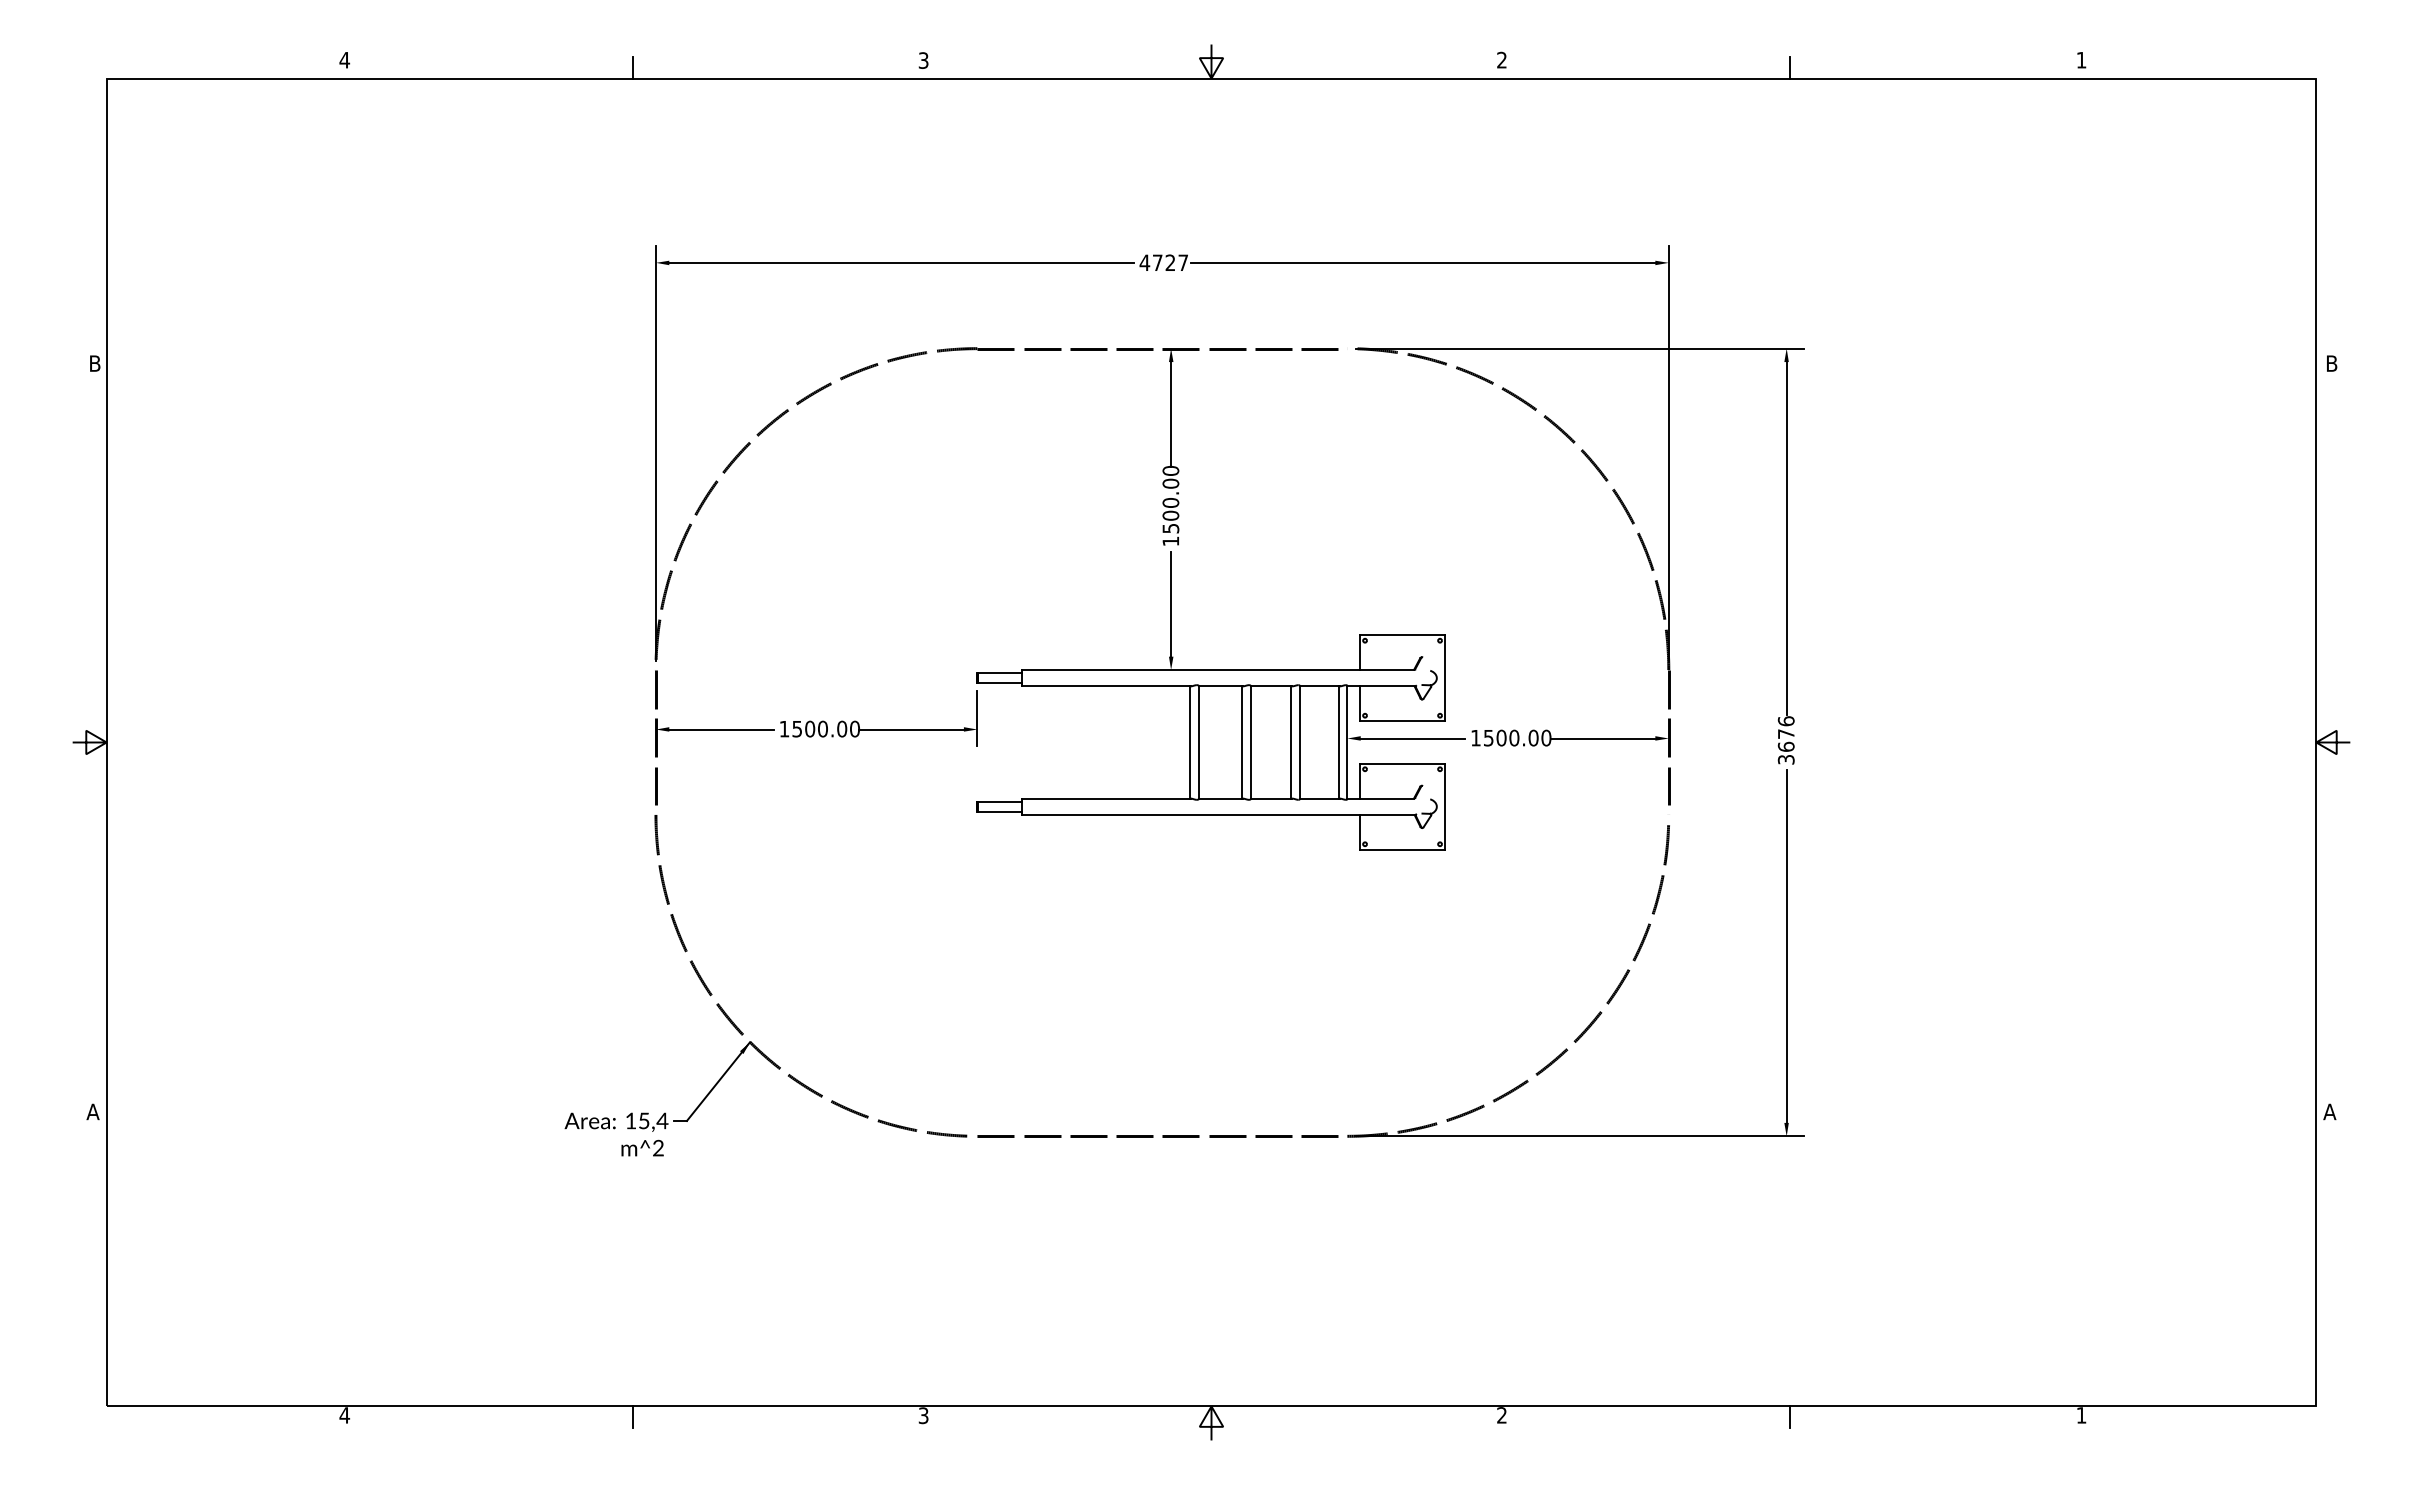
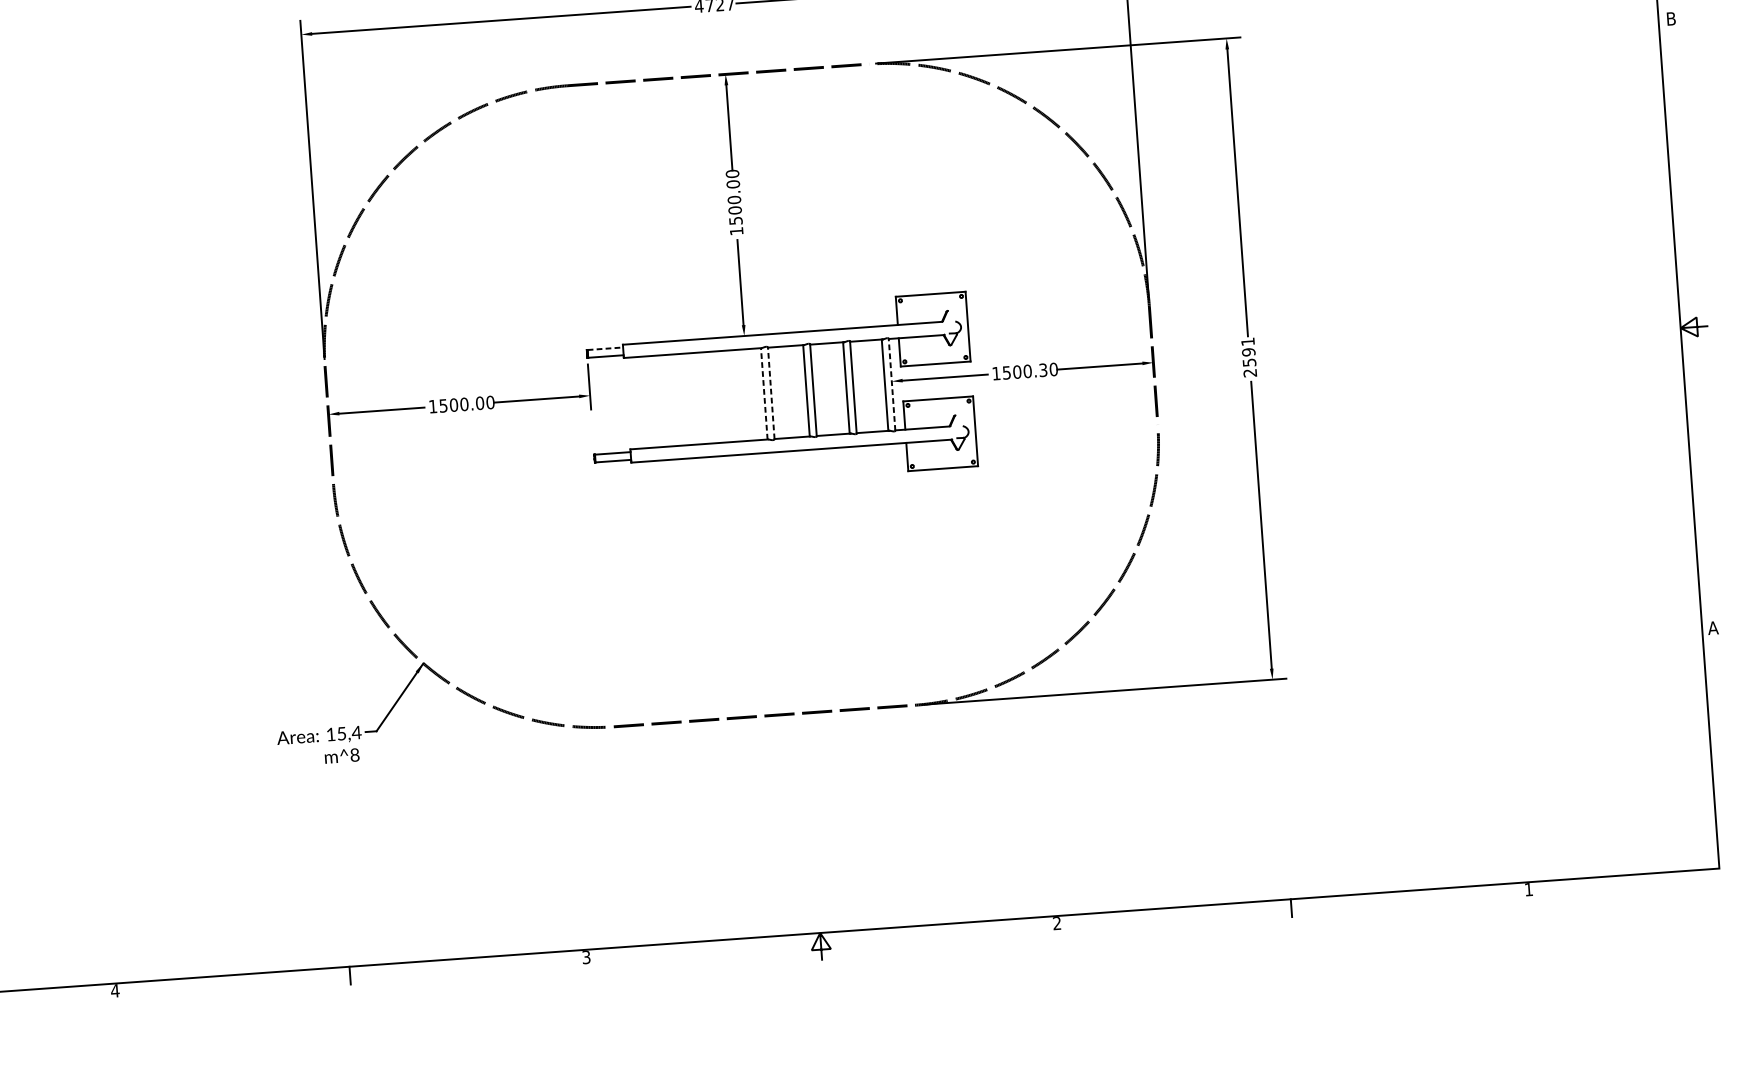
line: (1000, 673) -> (605, 348), solid -> dashed
text: (1533, 737) -> (1043, 369), 1500.00 -> 1500.30
text: (1785, 740) -> (1248, 357), 3676 -> 2591
line: (1190, 742) -> (764, 393), solid -> dashed
line: (1199, 742) -> (771, 393), solid -> dashed
line: (1347, 742) -> (892, 384), solid -> dashed
text: (658, 1148) -> (355, 755), 2 -> 8

